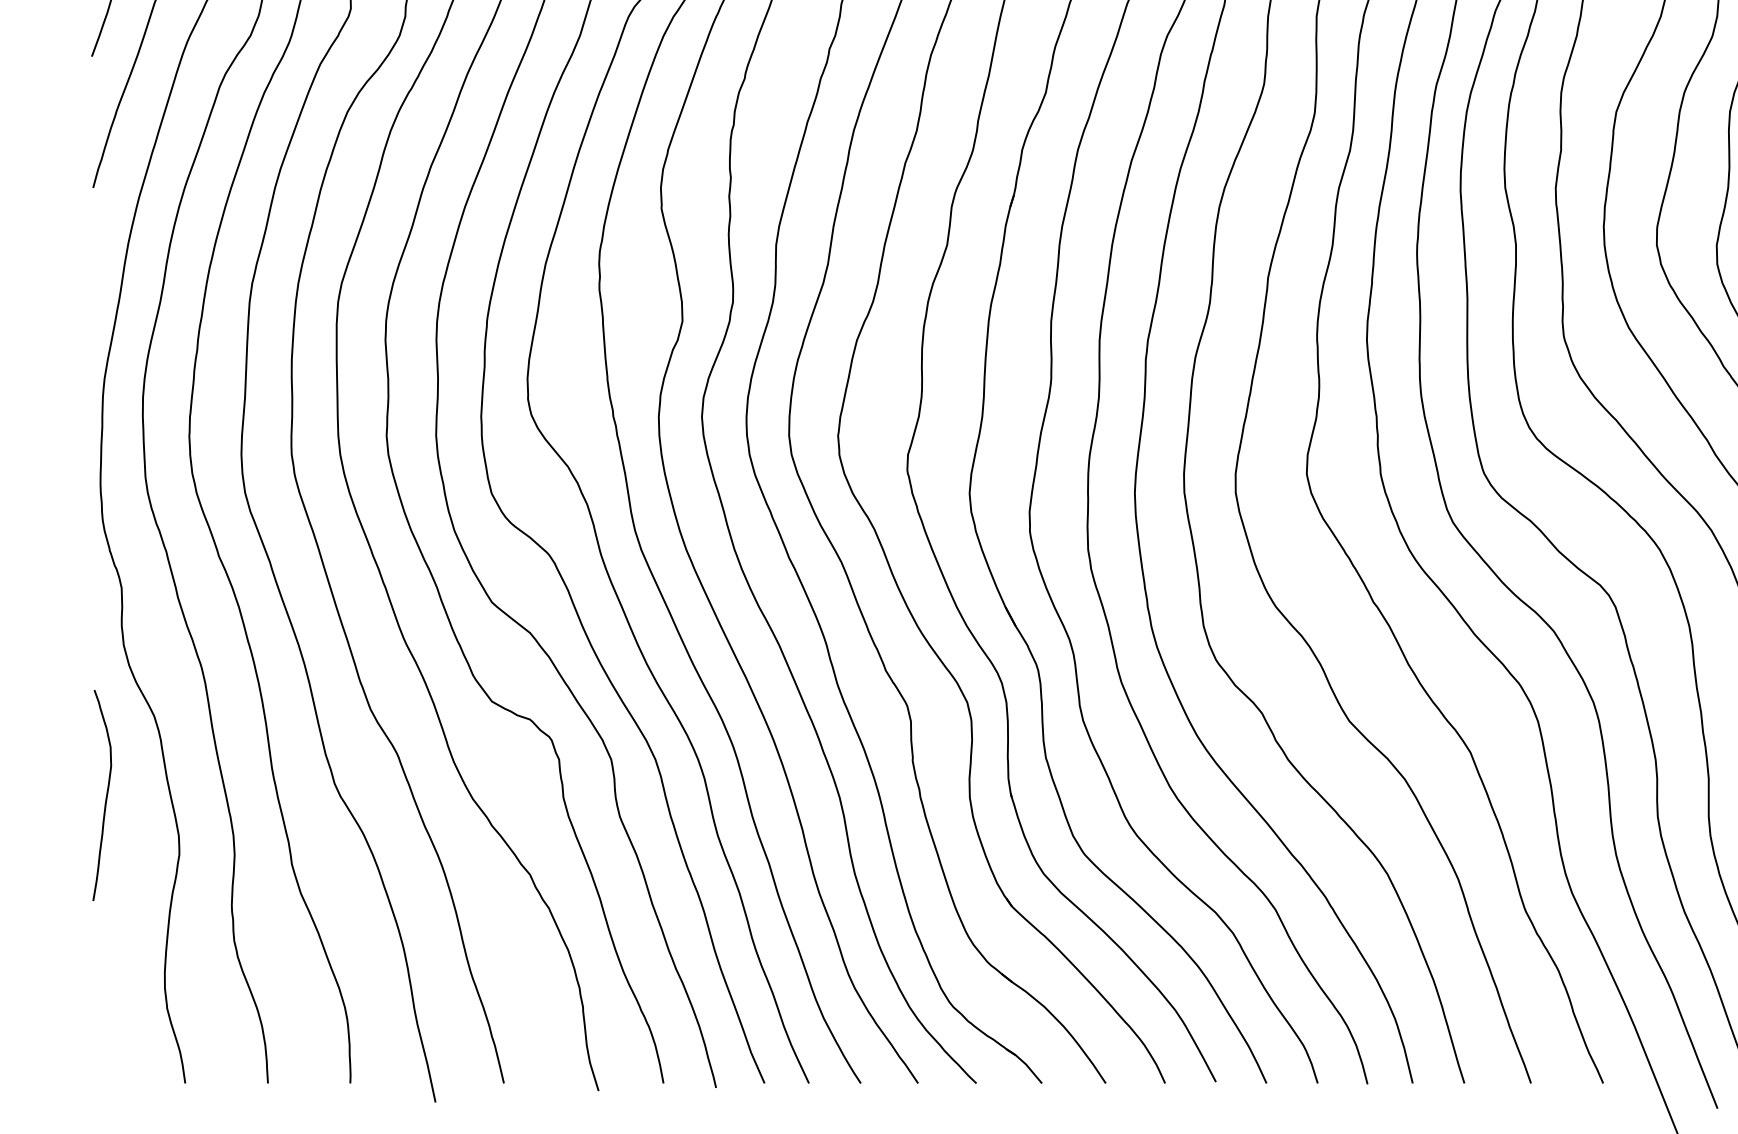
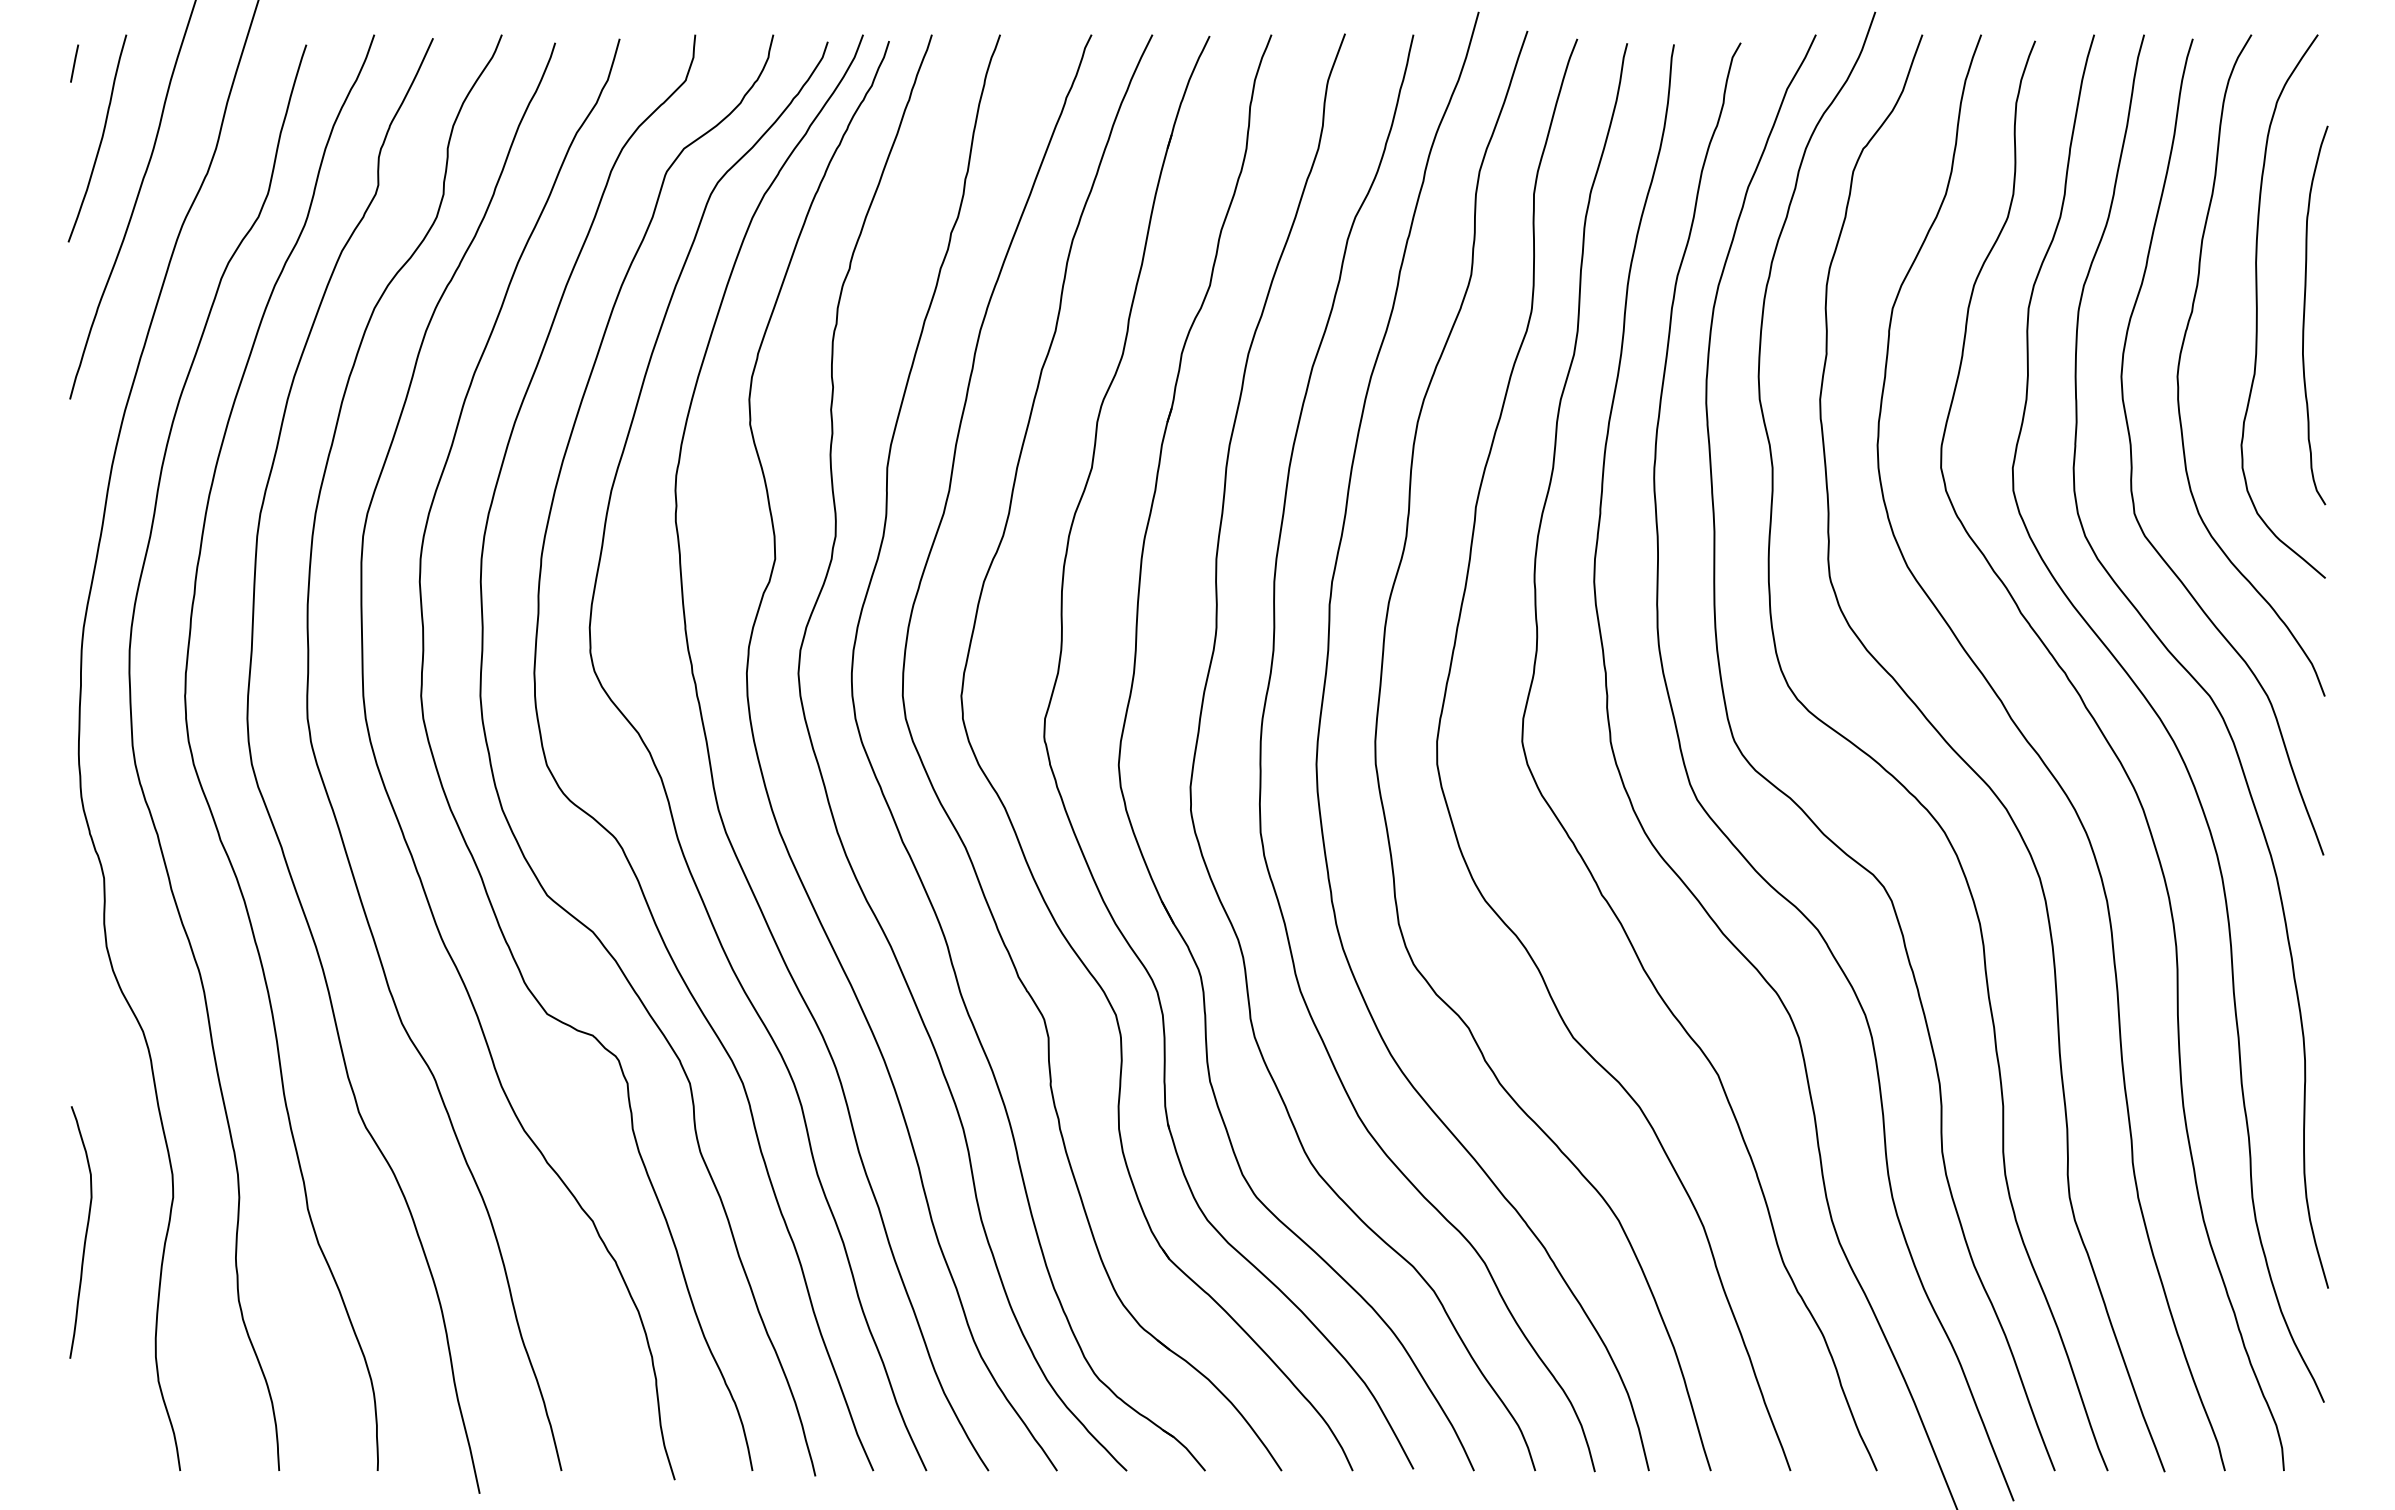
curve: (106, 795) -> (85, 1232), moved

